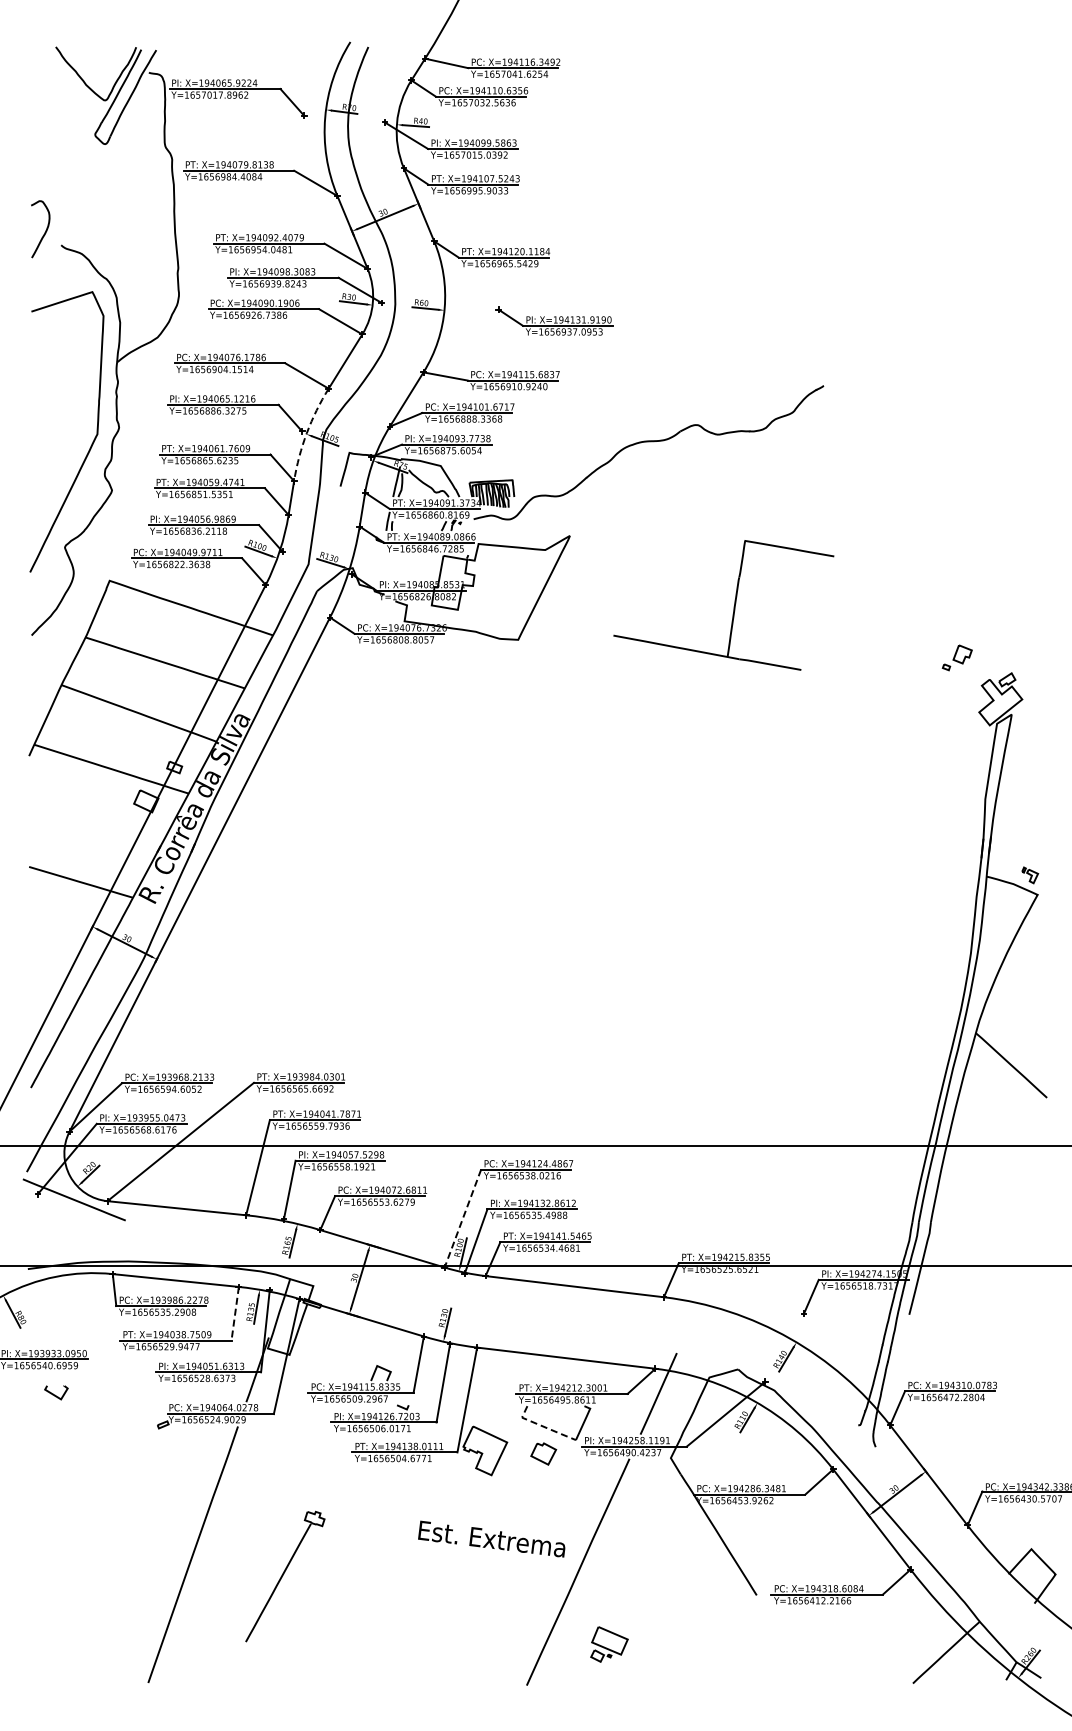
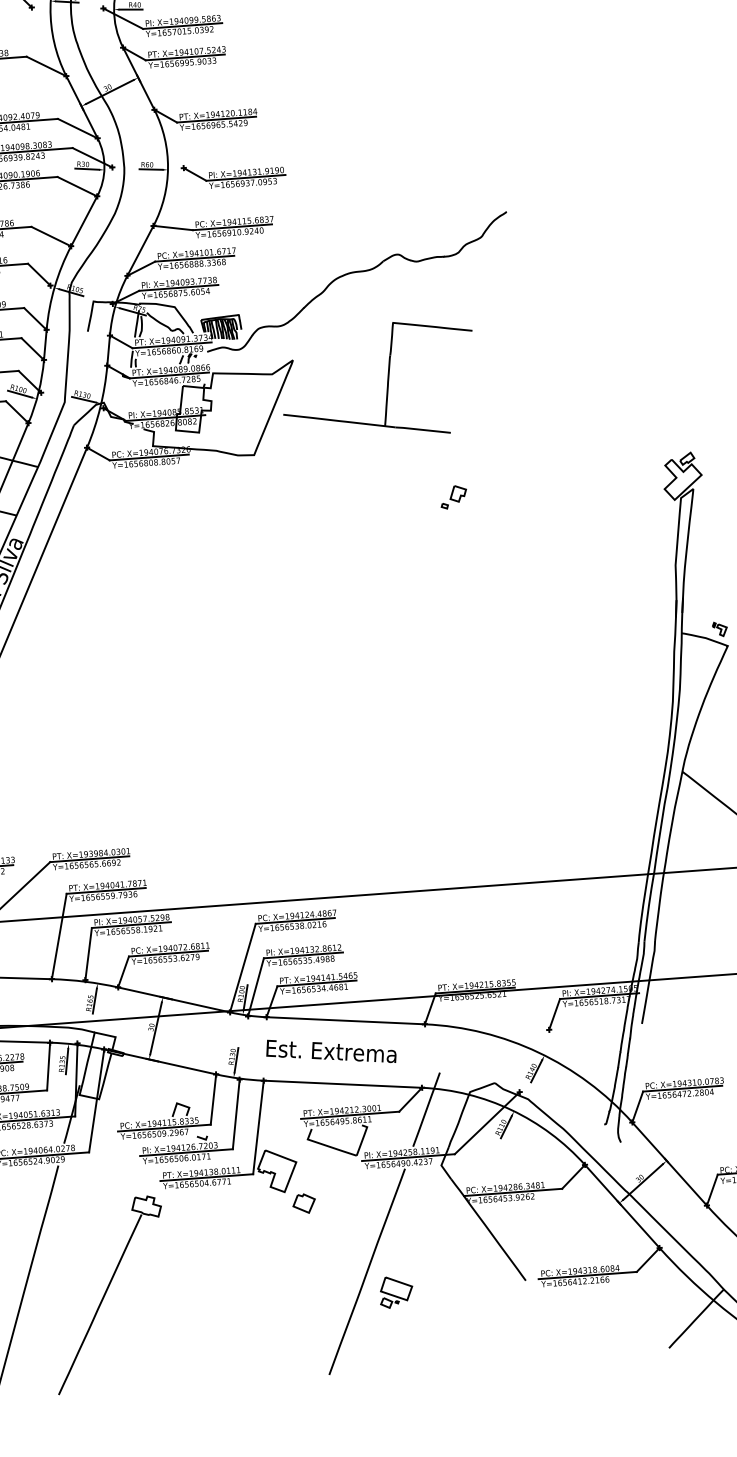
part: (554, 320) -> (233, 174), moved
arc: (306, 433) -> (54, 287), dashed -> solid
part: (733, 606) -> (387, 381), moved
part: (956, 657) -> (453, 496), moved
line: (462, 1219) -> (242, 968), dashed -> solid
line: (235, 1314) -> (48, 1067), dashed -> solid
line: (543, 1426) -> (327, 1145), dashed -> solid
part: (543, 1453) -> (304, 1203), moved
text: (491, 1538) -> (330, 1050), moved
part: (285, 1576) -> (109, 1294), size x1.67
part: (609, 1644) -> (396, 1292), moved

